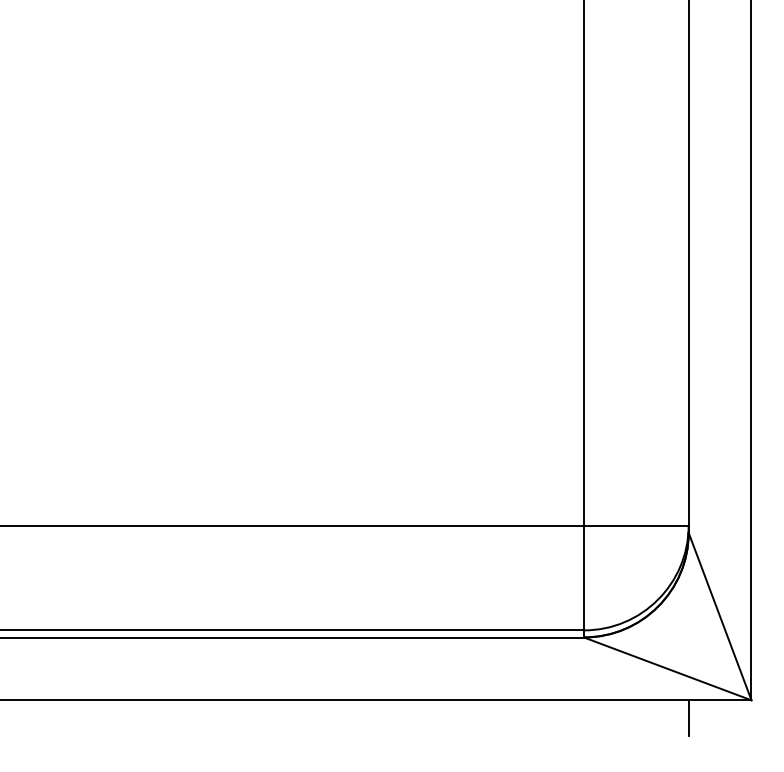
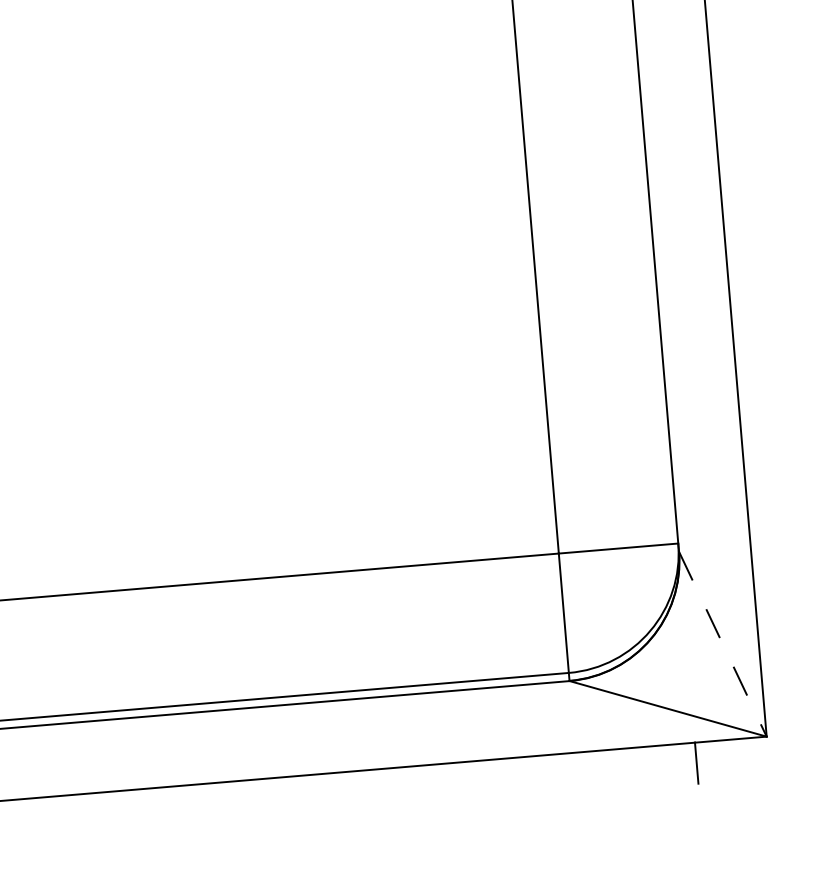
line: (720, 617) -> (723, 645), solid -> dashed

